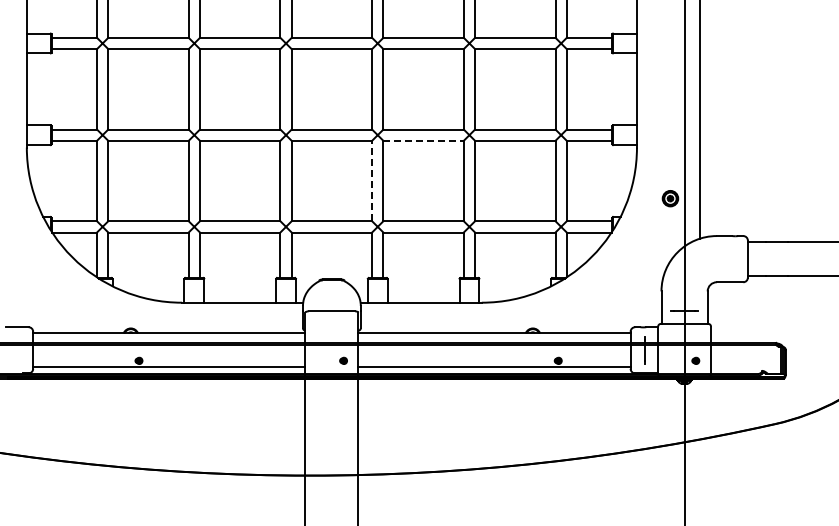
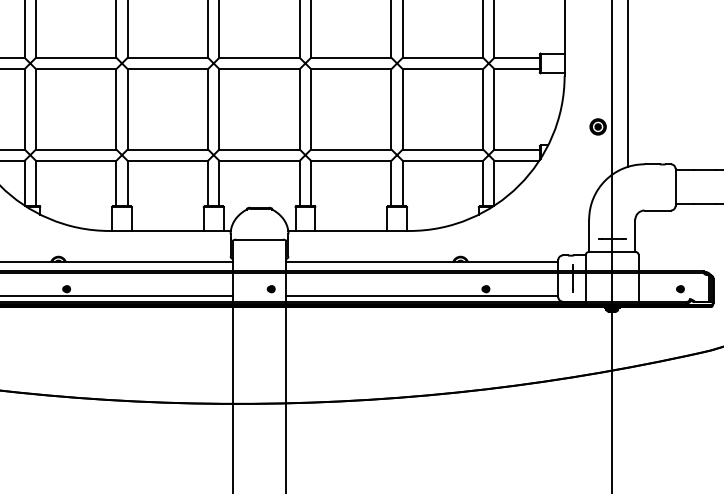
line: (424, 140) -> (352, 68), dashed -> solid
line: (372, 180) -> (300, 108), dashed -> solid
part: (695, 360) -> (680, 288), moved

